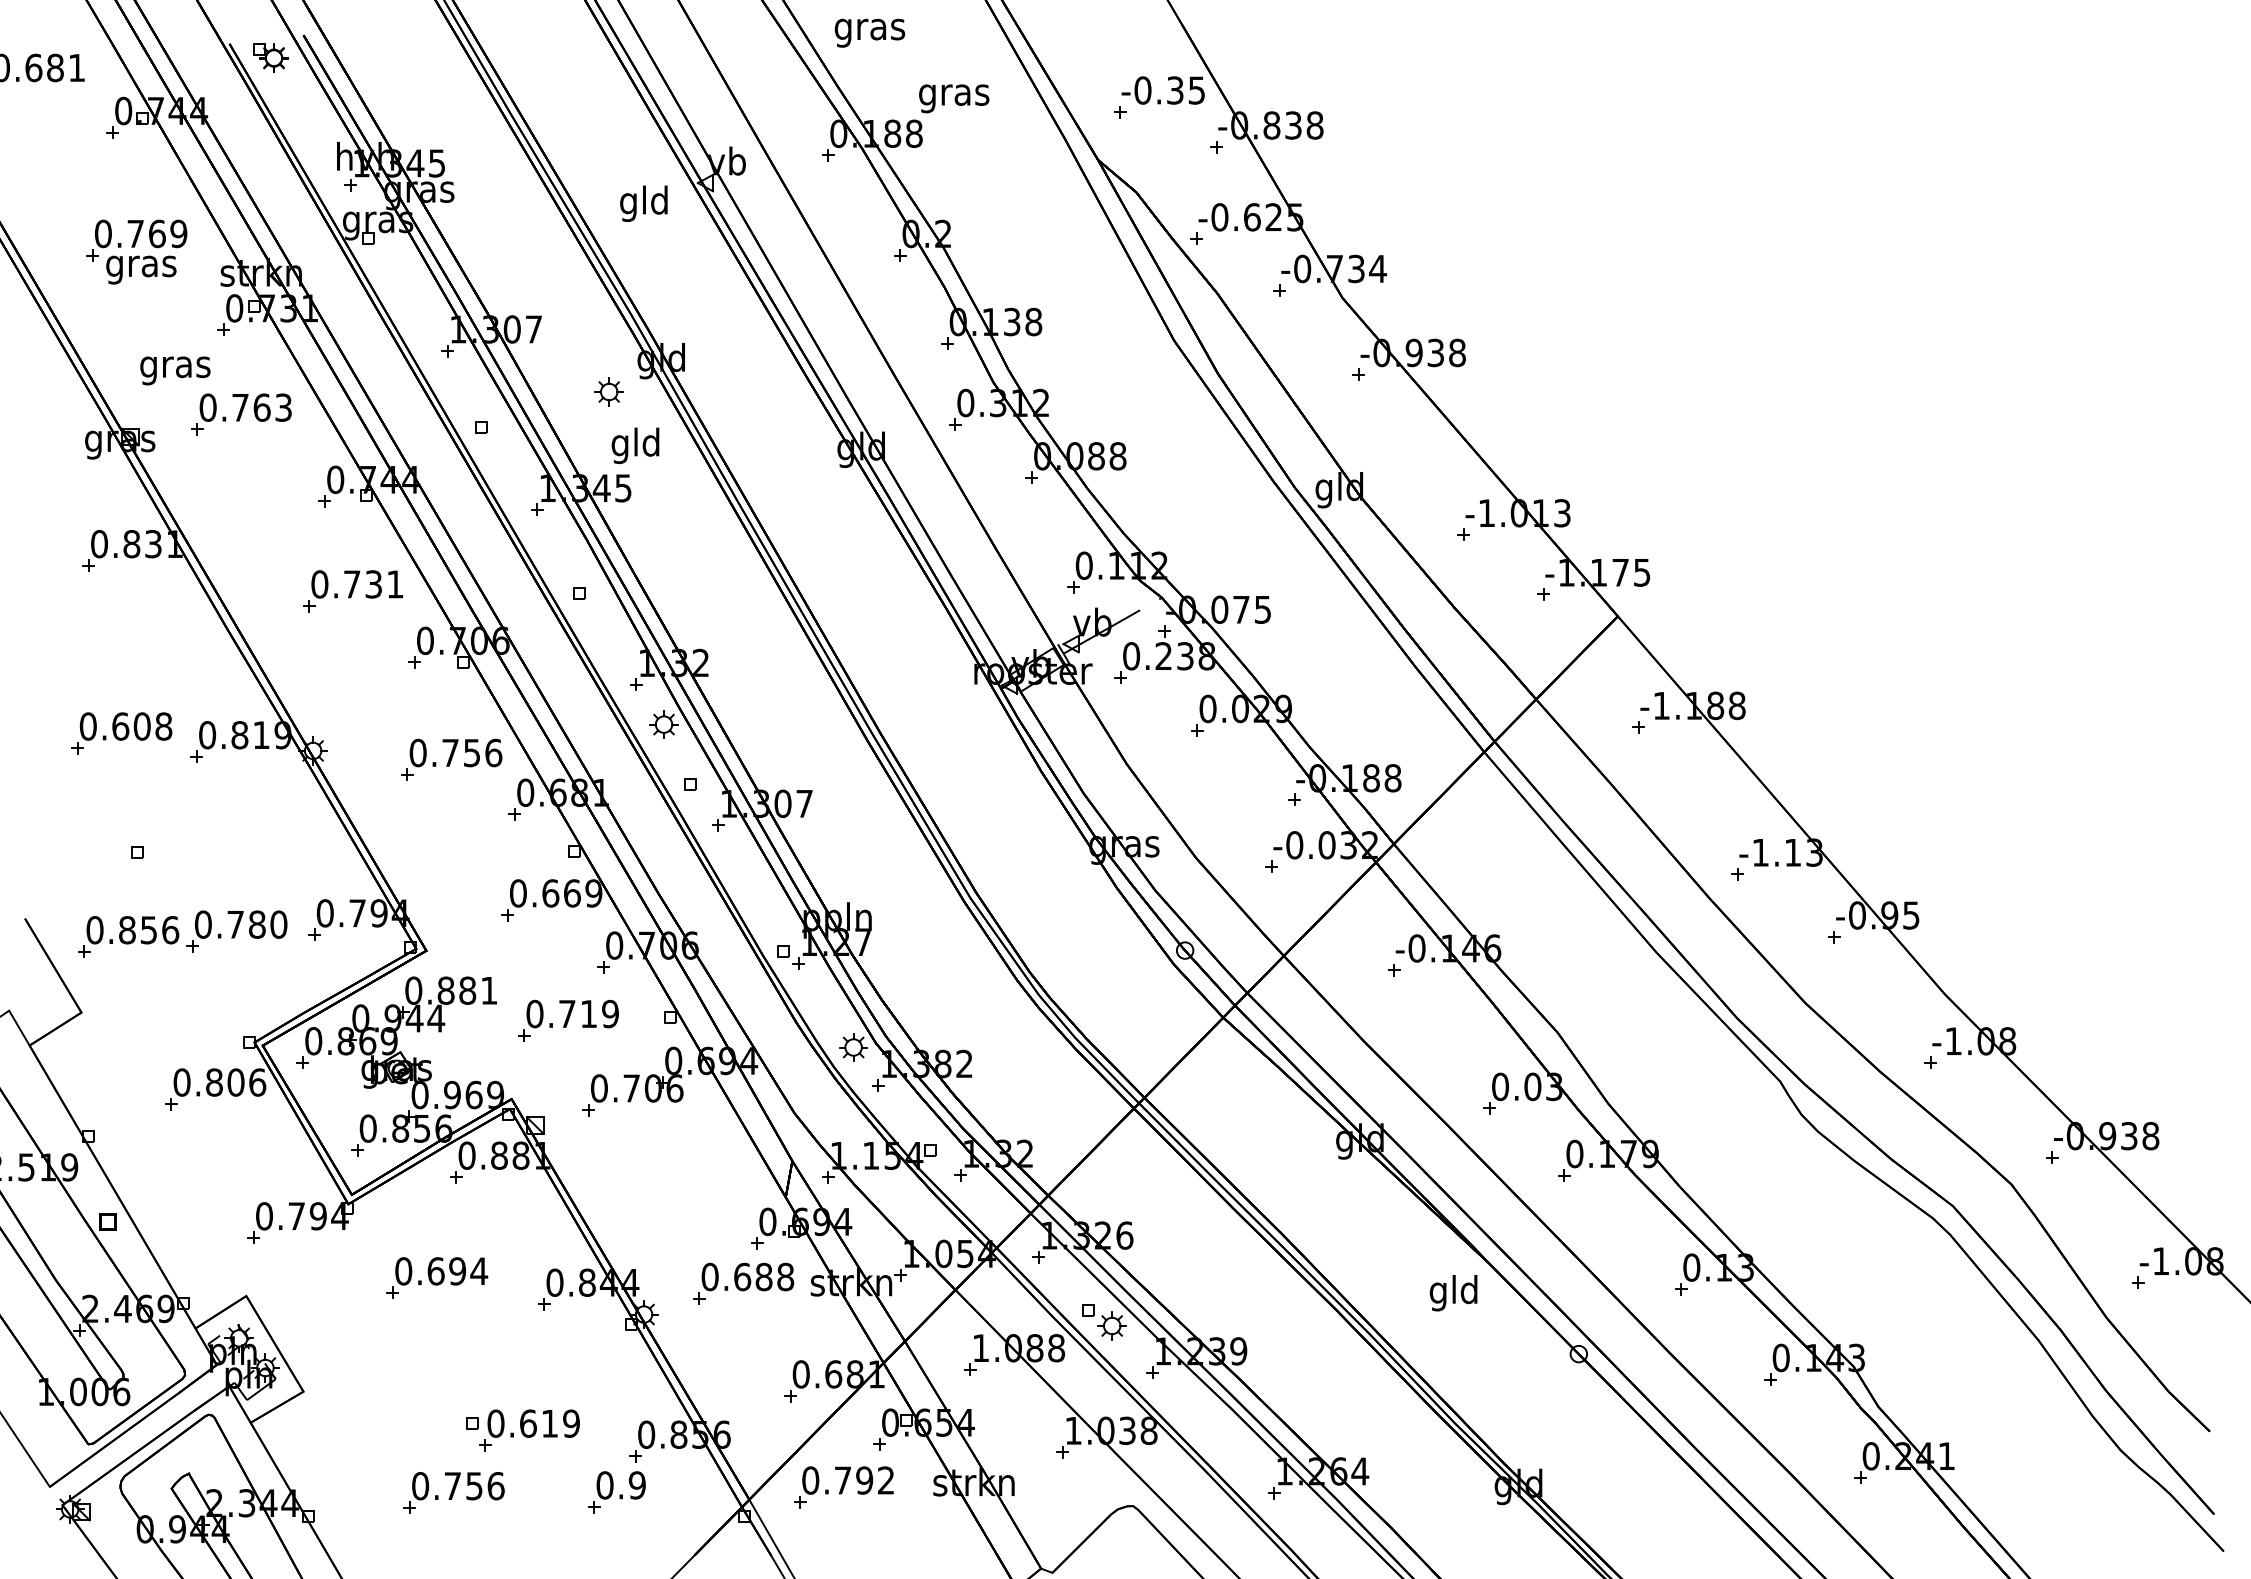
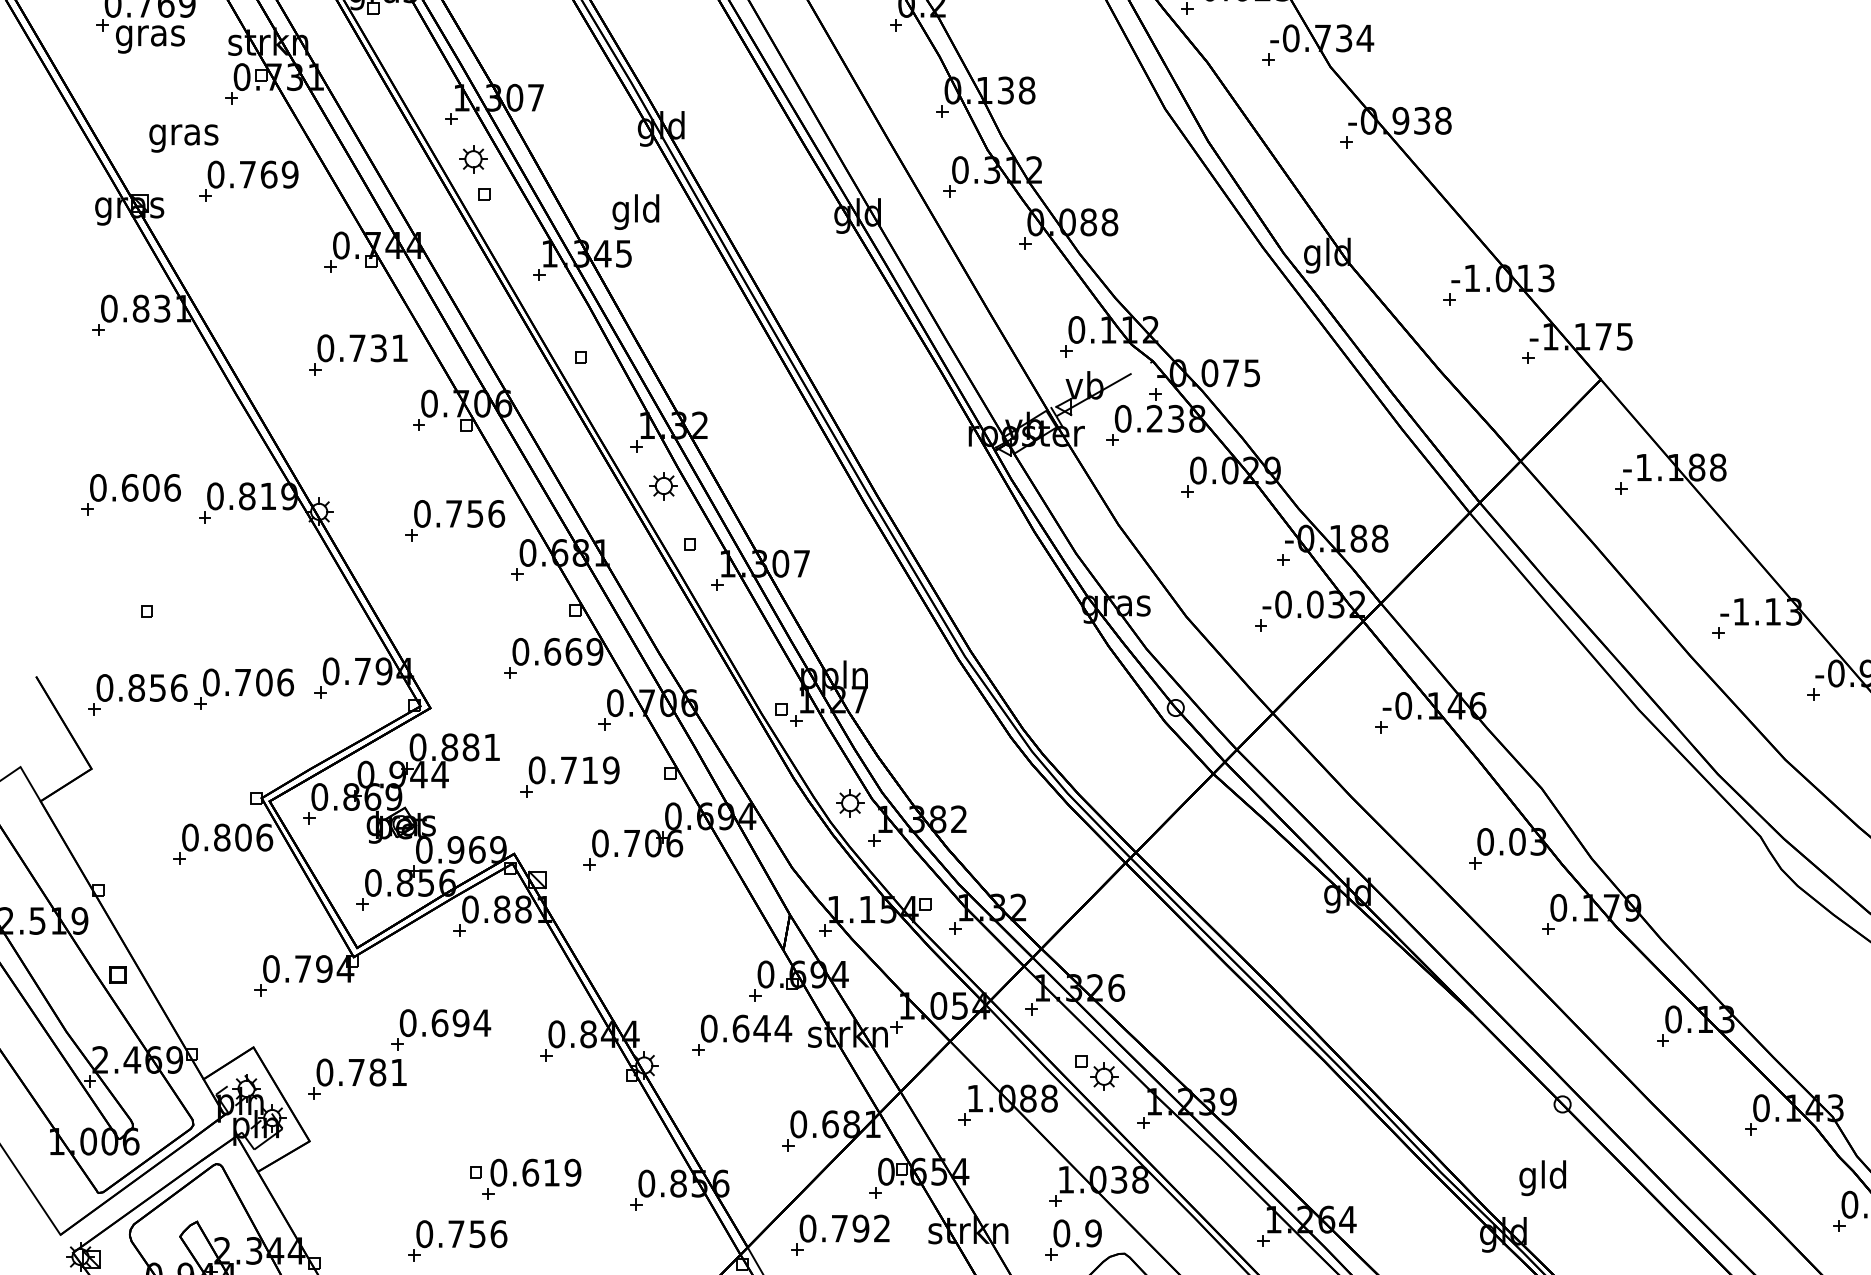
part: (608, 391) -> (472, 158), moved
text: (283, 407) -> (290, 174), 0.763 -> 0.769
text: (163, 726) -> (172, 487), 0.608 -> 0.606
text: (267, 924) -> (274, 682), 0.780 -> 0.706
text: (774, 1276) -> (772, 1028), 0.688 -> 0.644
text: (1453, 1293) -> (1542, 1178), moved
part: (352, 1328) -> (357, 1079), added
part: (616, 1492) -> (1073, 1240), moved

